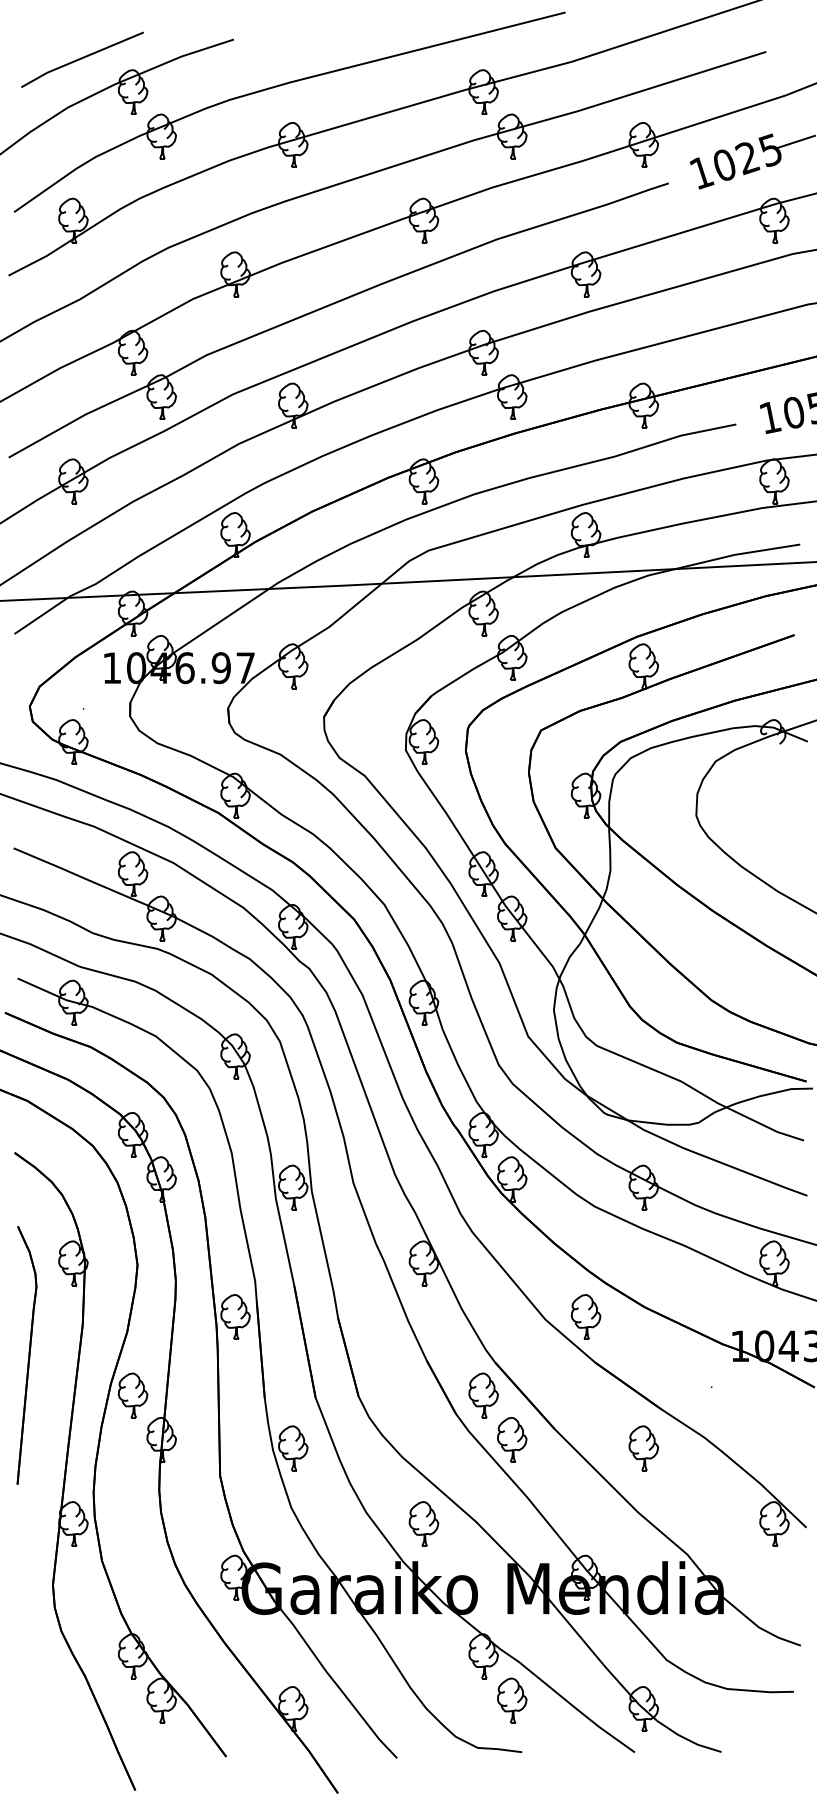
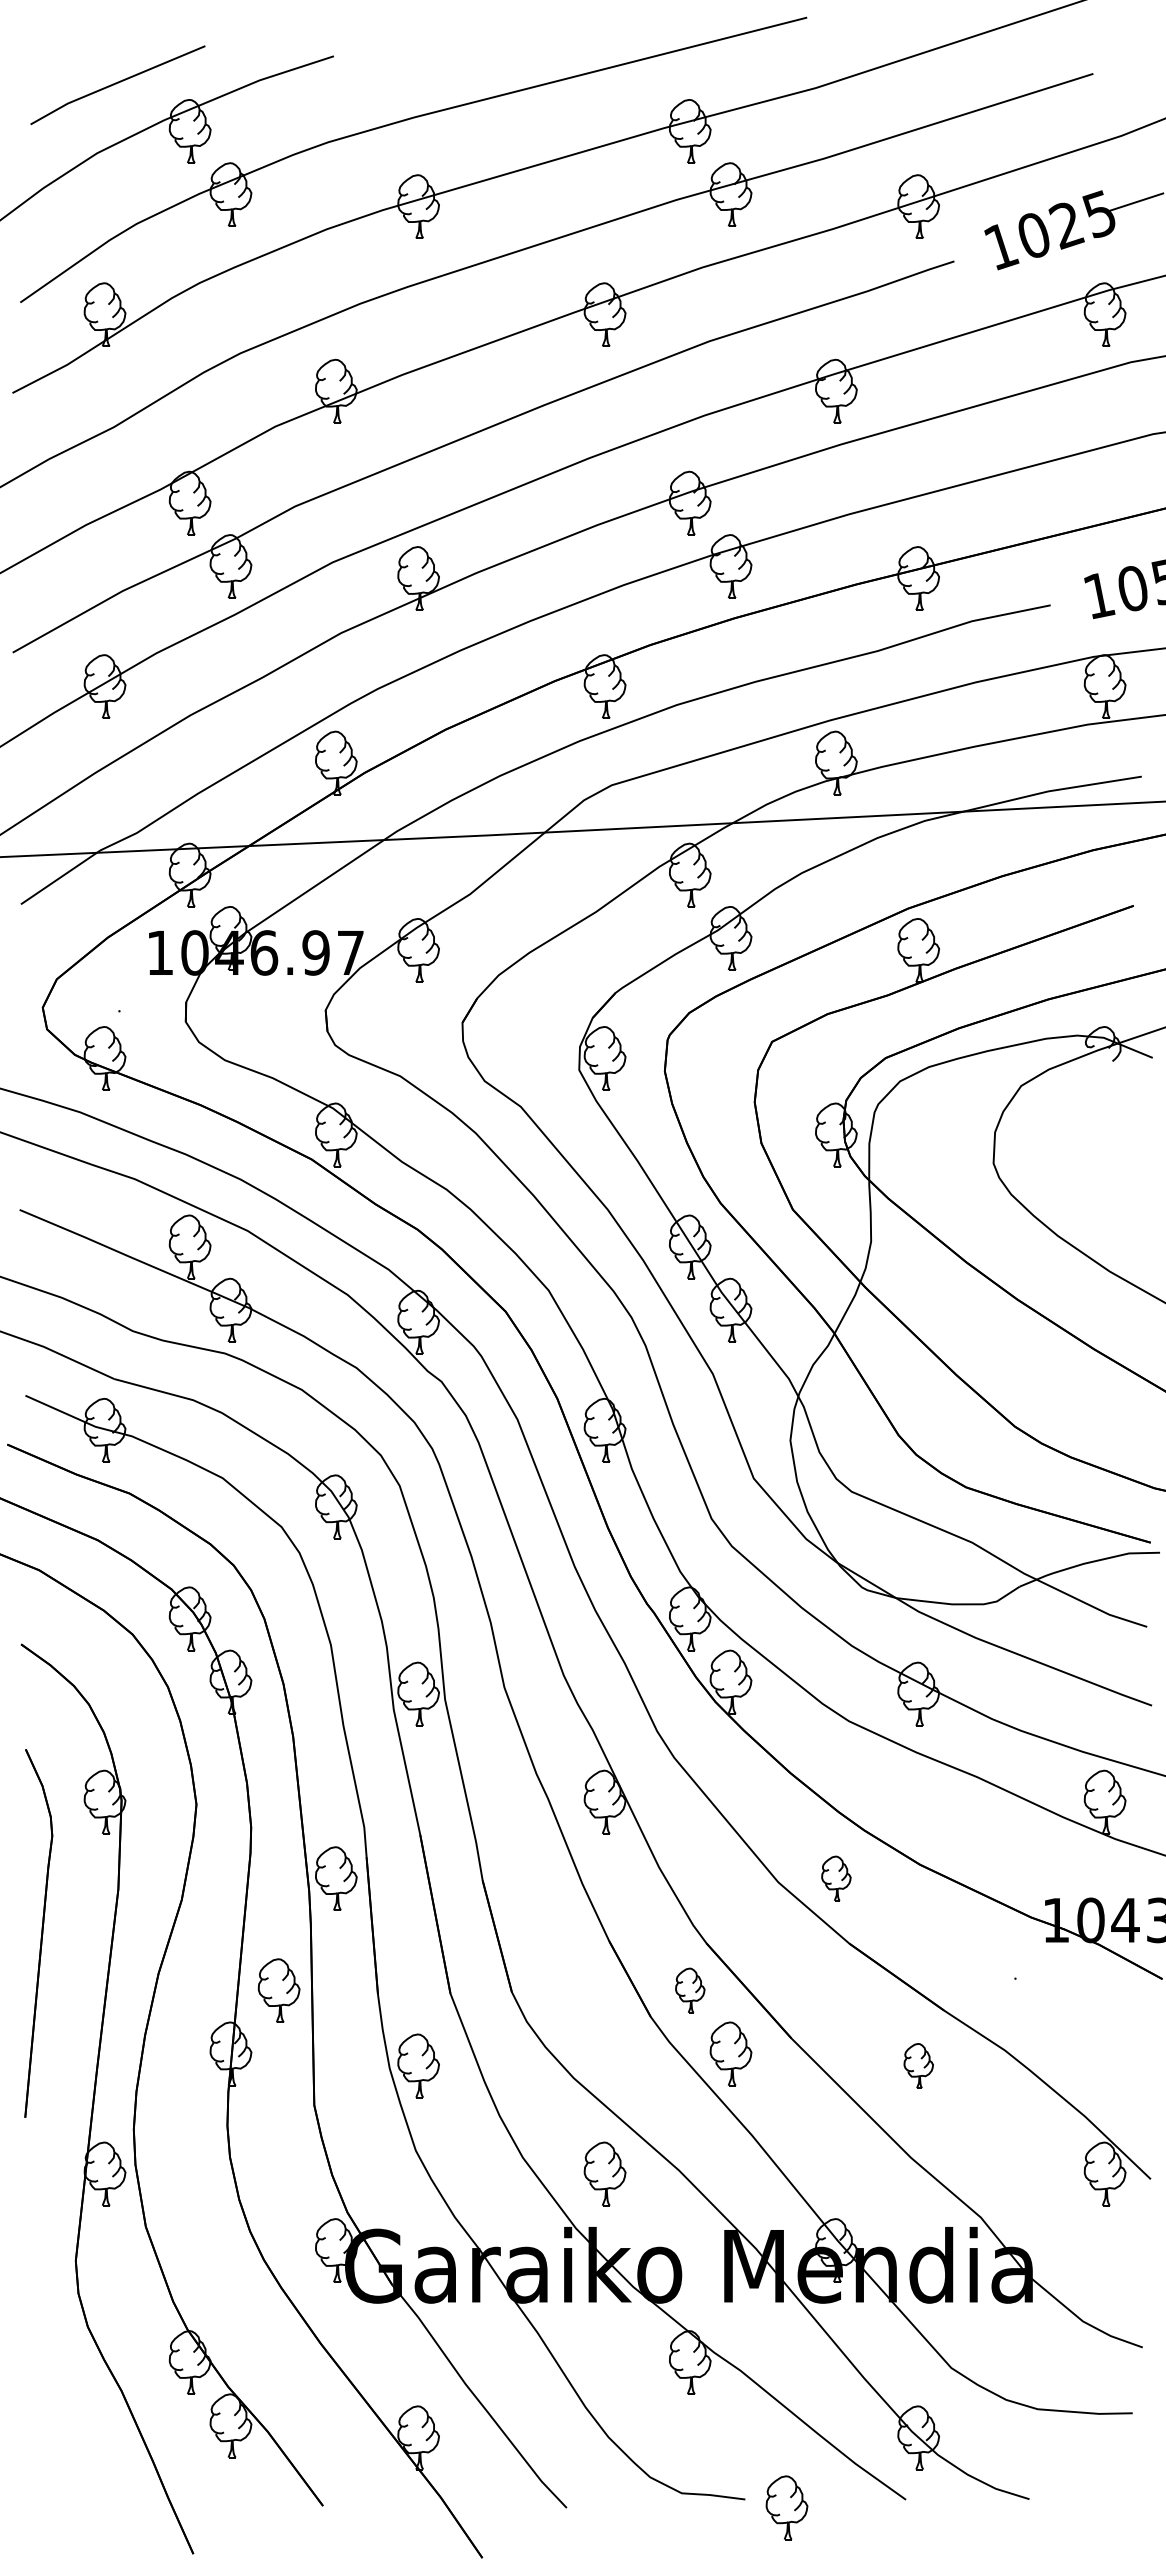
part: (586, 1316) -> (836, 1878), size x0.7
part: (132, 1395) -> (278, 1990), moved
part: (483, 1395) -> (690, 1990), size x0.7
part: (643, 1448) -> (918, 2065), size x0.7
part: (511, 1700) -> (786, 2507), moved

